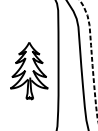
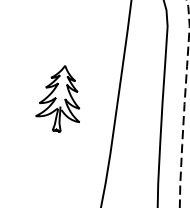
part: (29, 71) -> (60, 99), size x0.6

